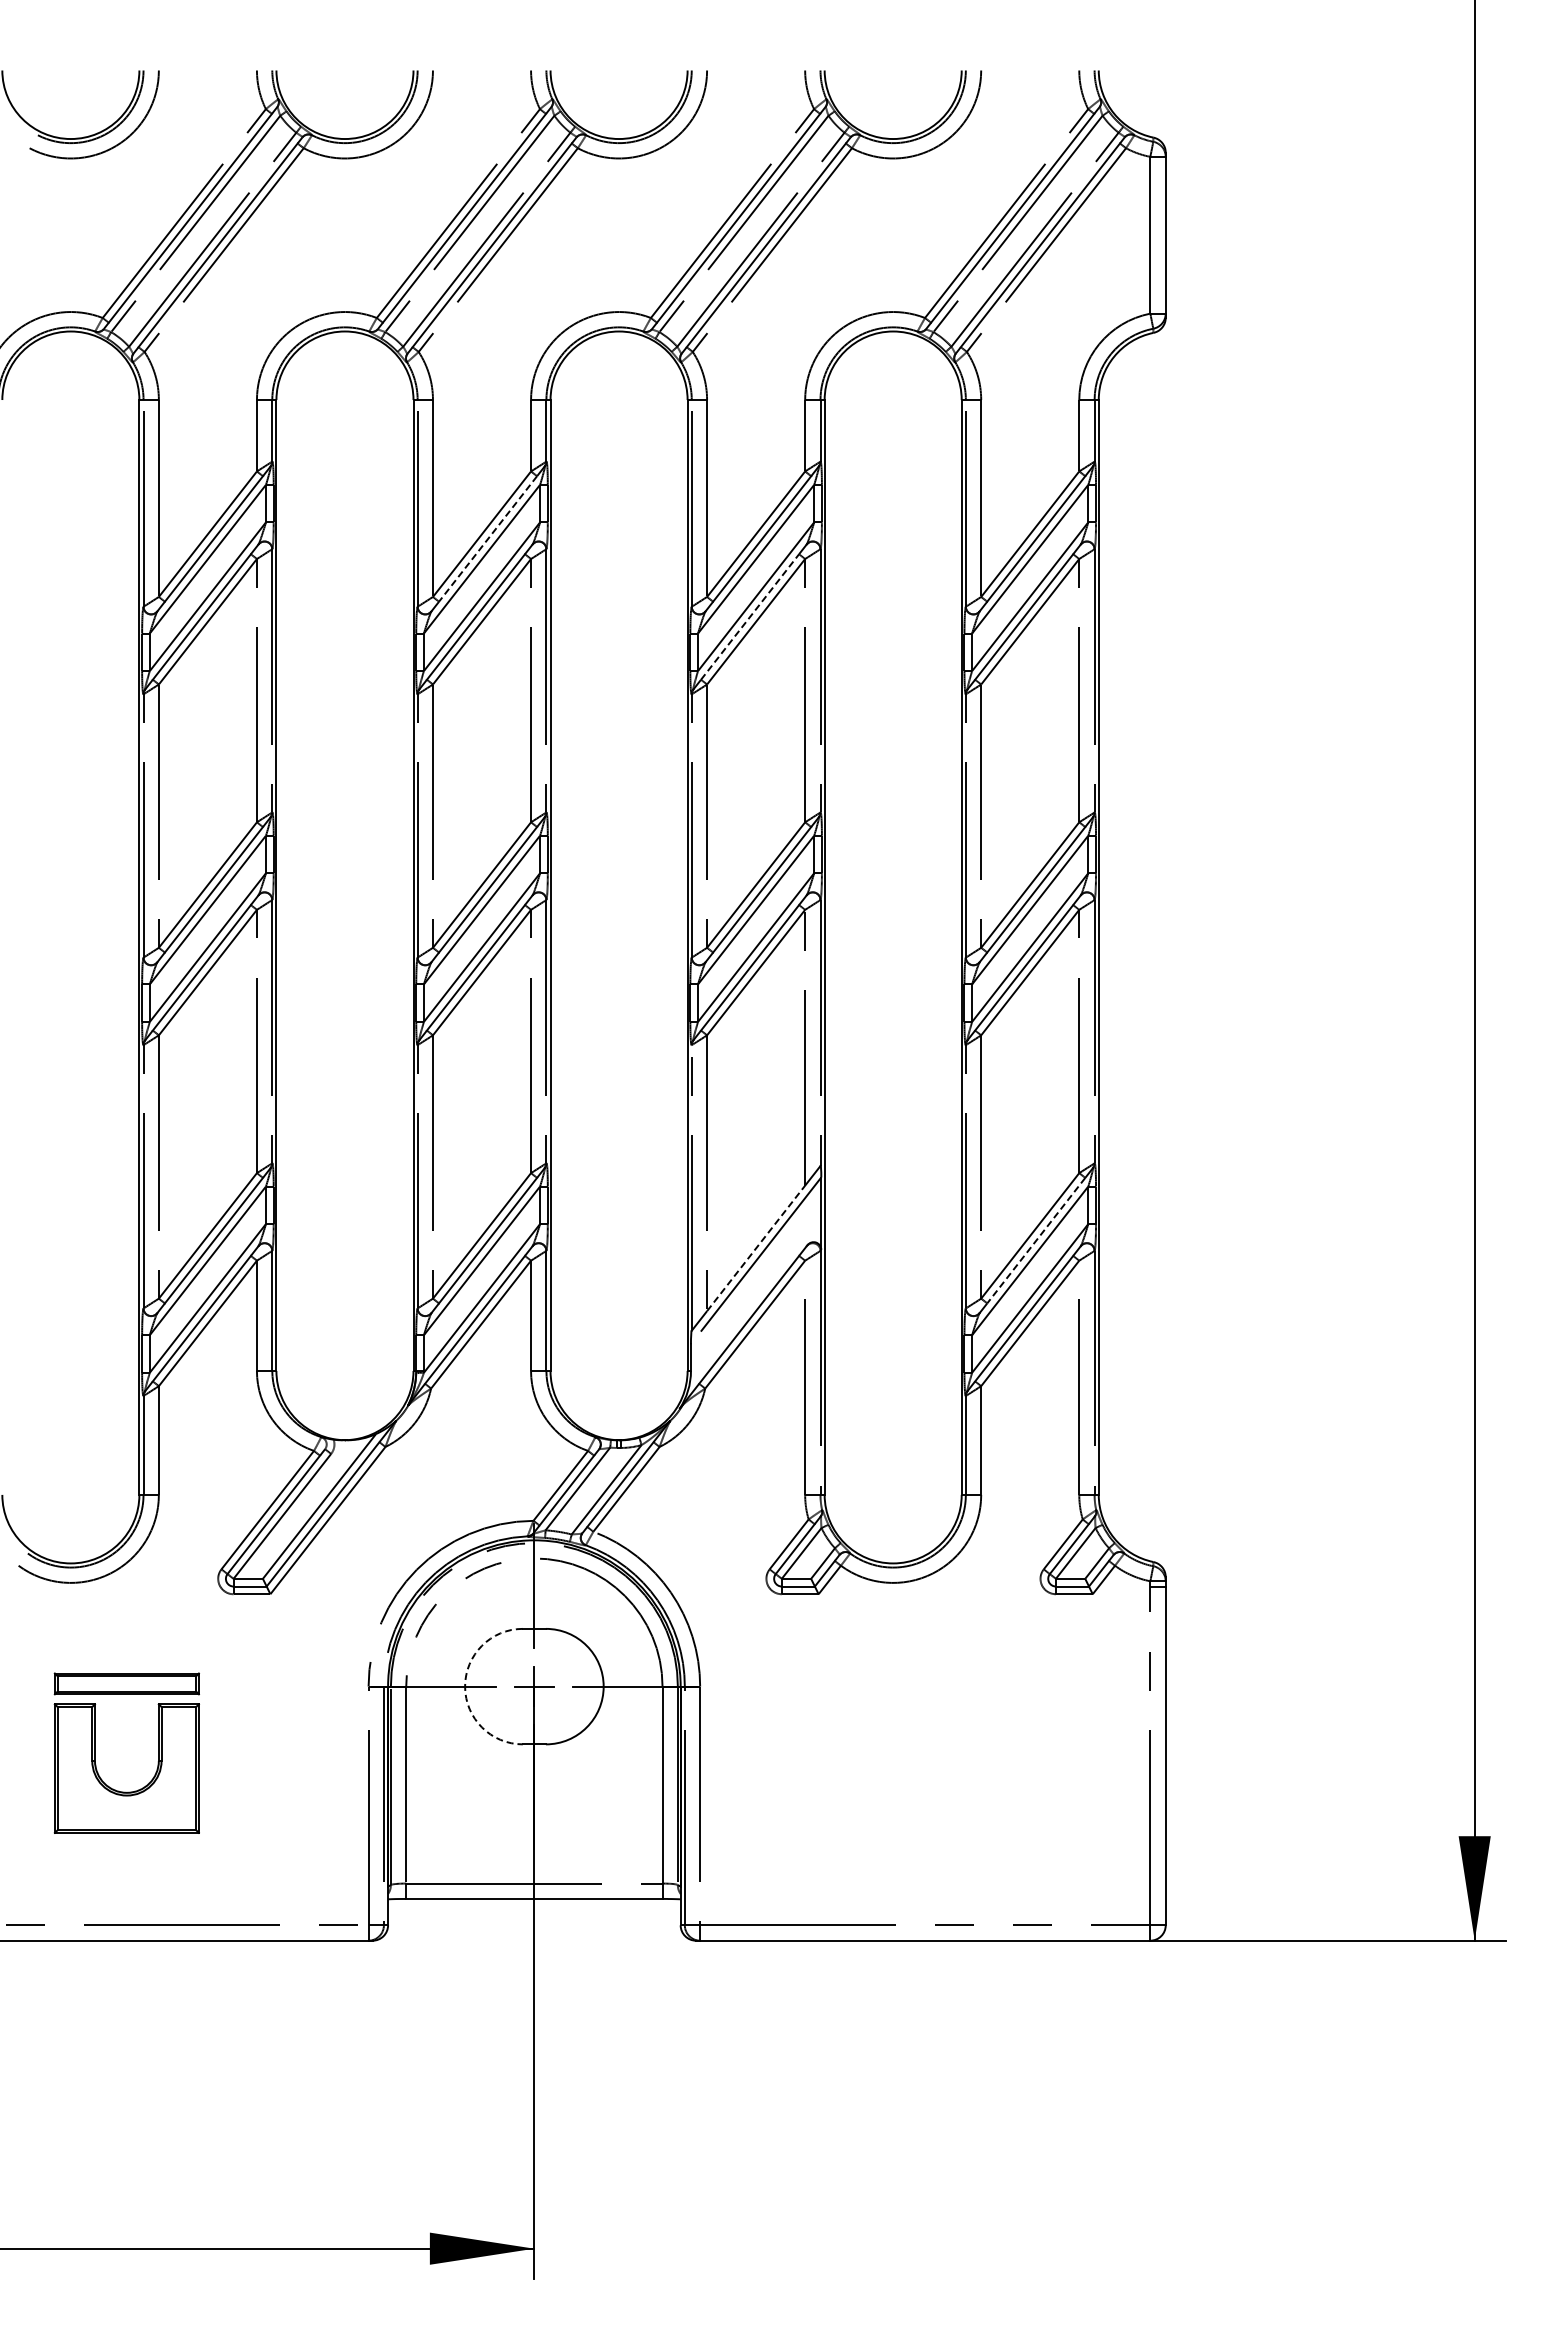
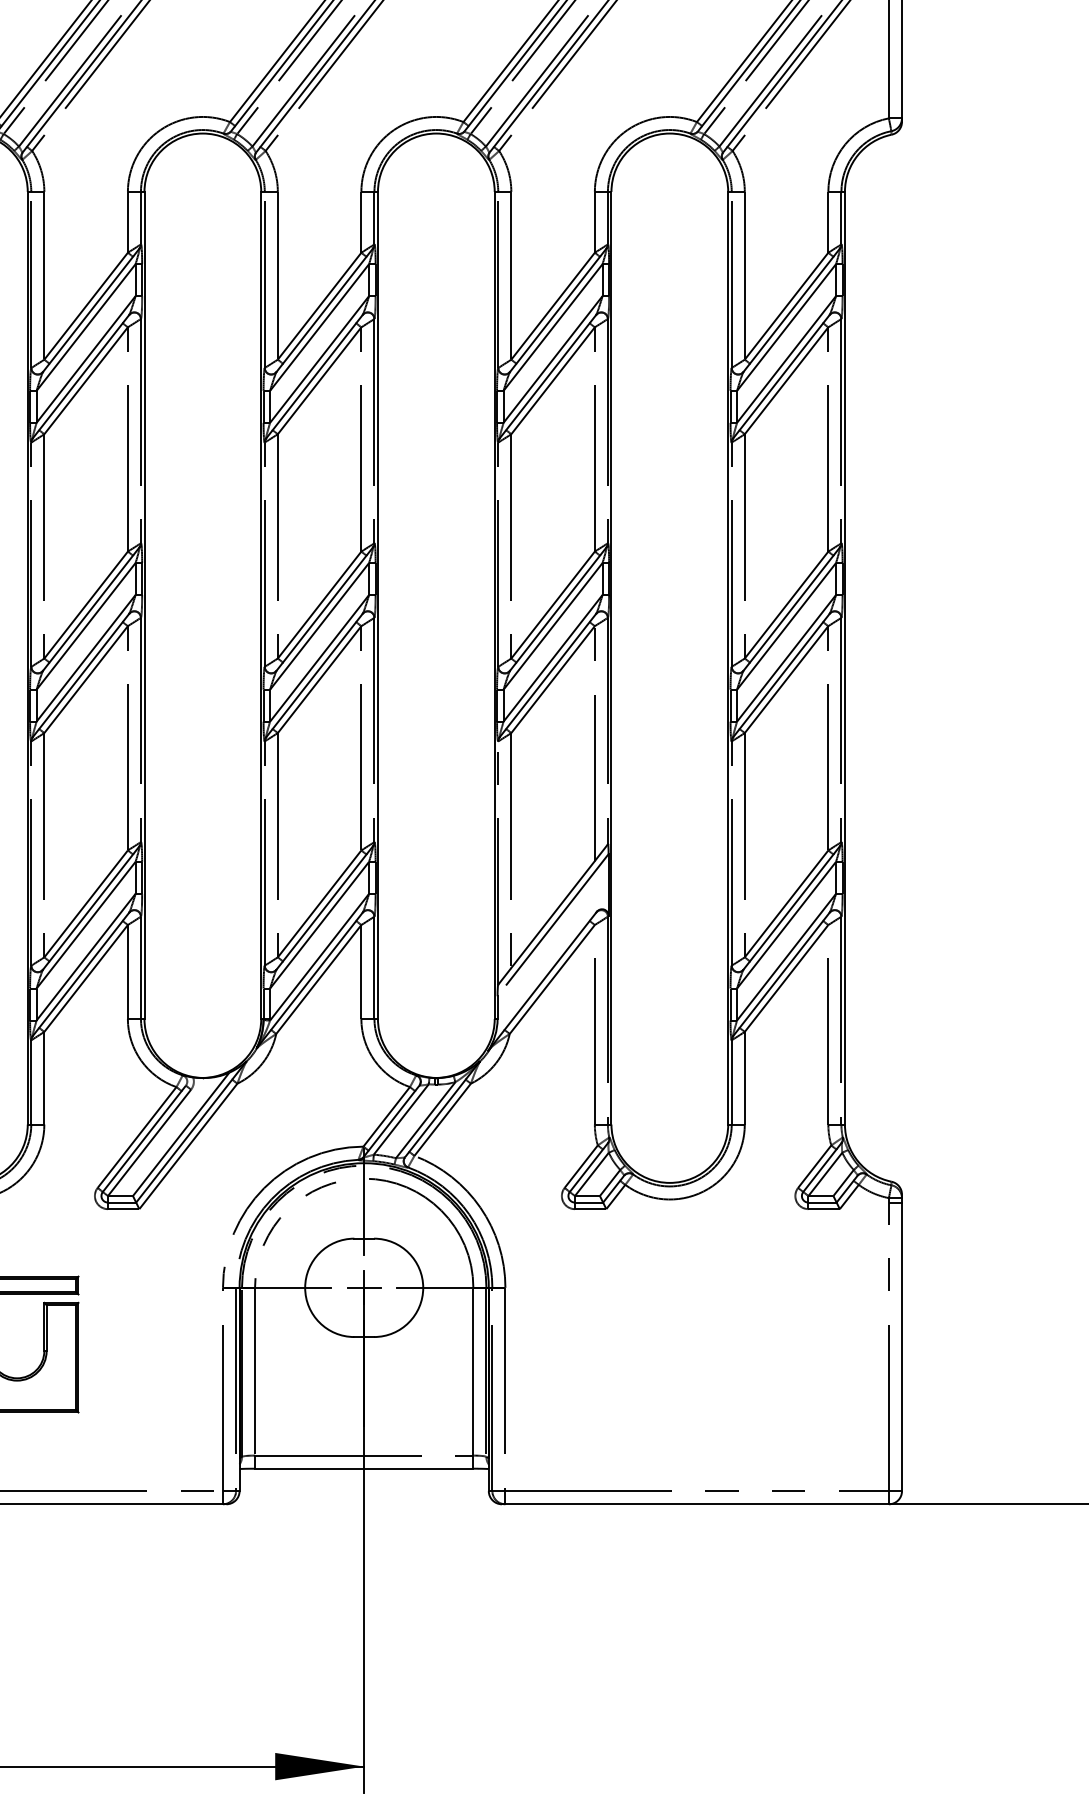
line: (488, 538) -> (325, 309), dashed -> solid
line: (750, 617) -> (548, 377), dashed -> solid
line: (1036, 1240) -> (791, 907), dashed -> solid
line: (756, 1248) -> (553, 914), dashed -> solid
arc: (465, 1686) -> (305, 1287), dashed -> solid

